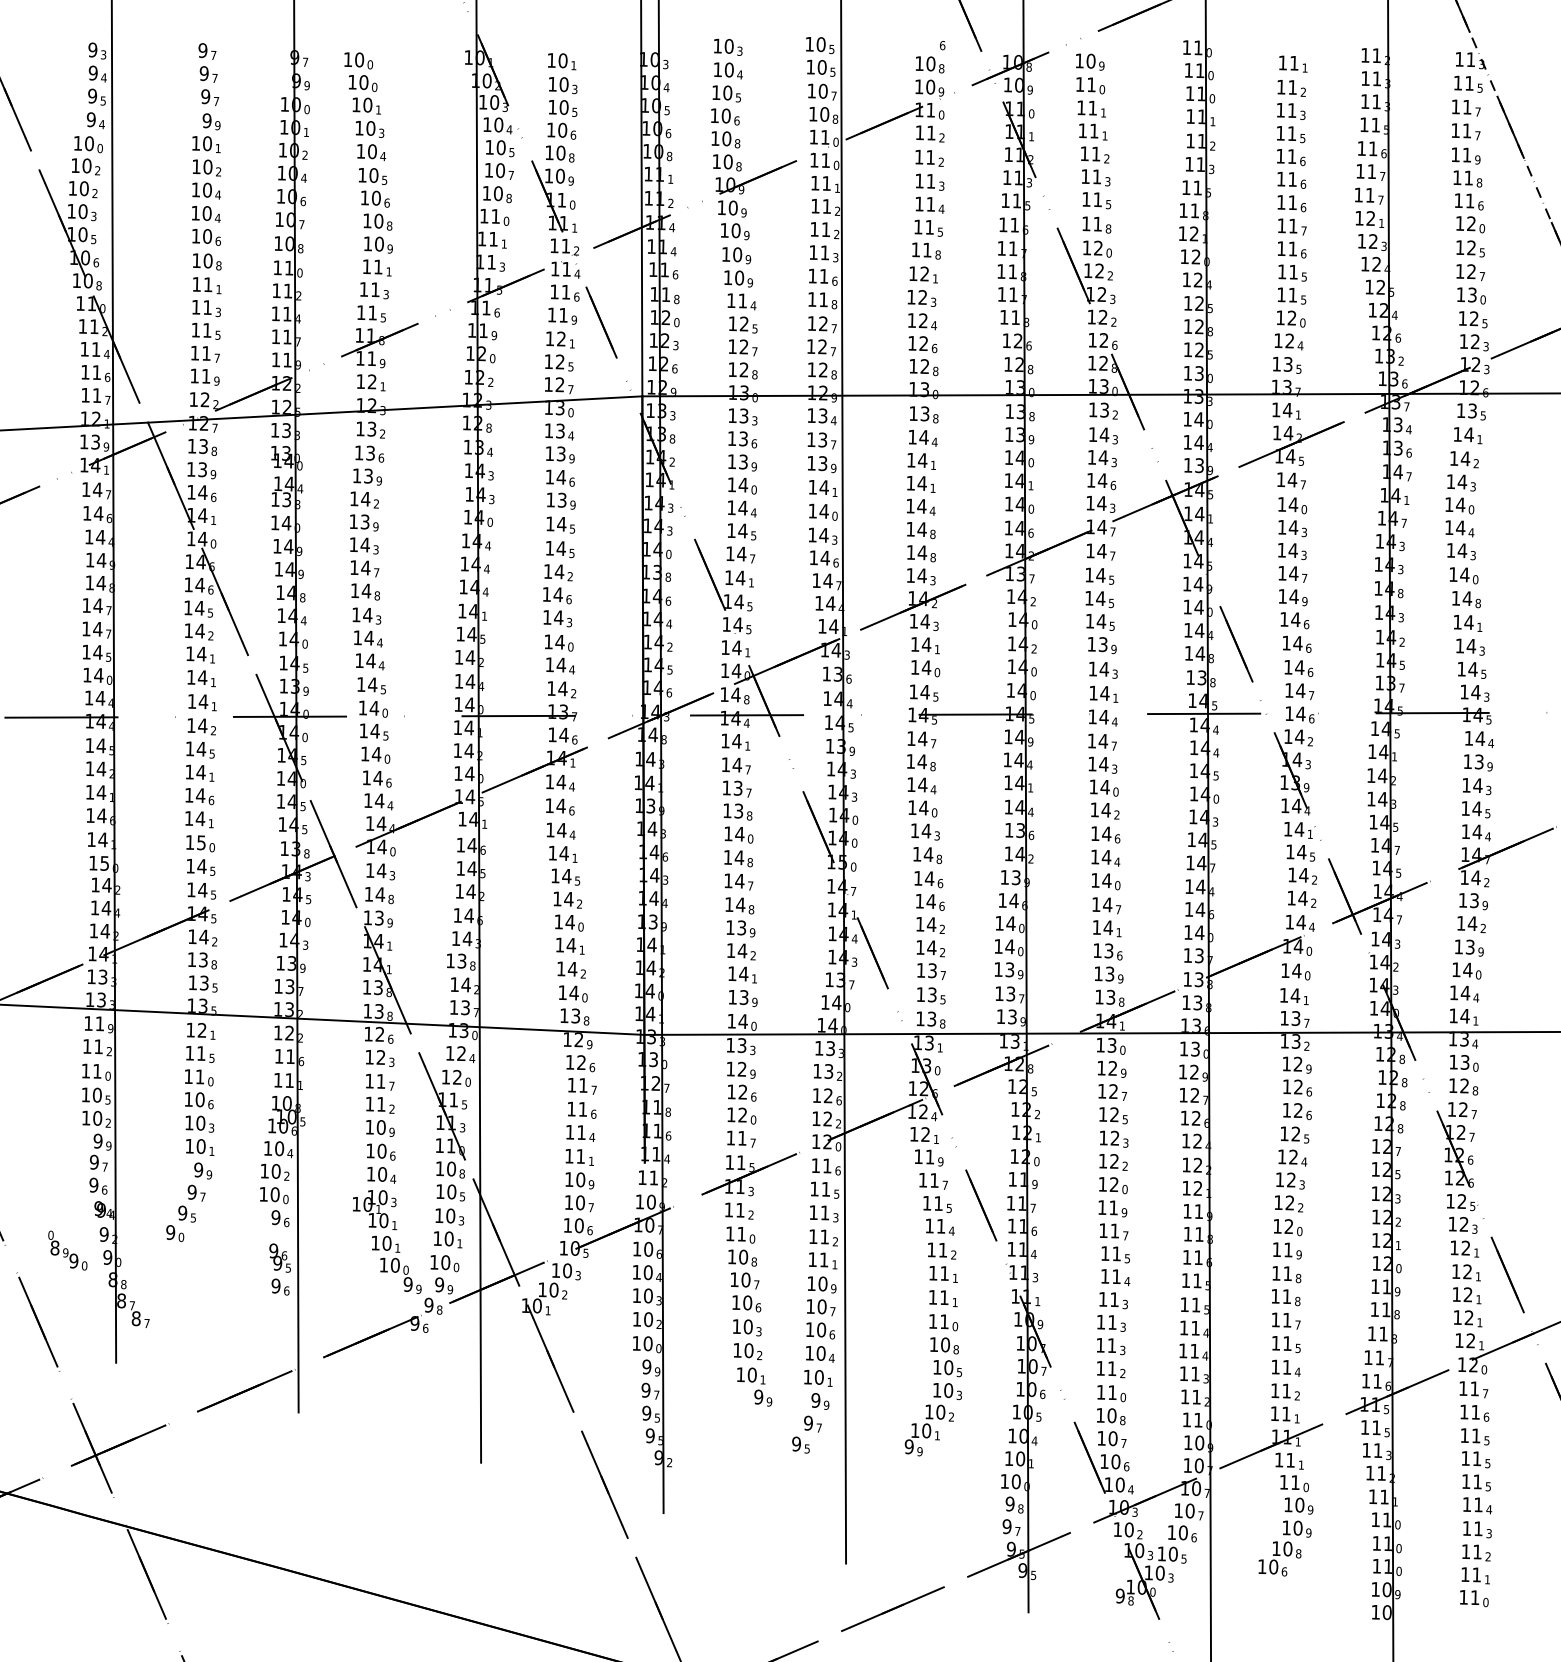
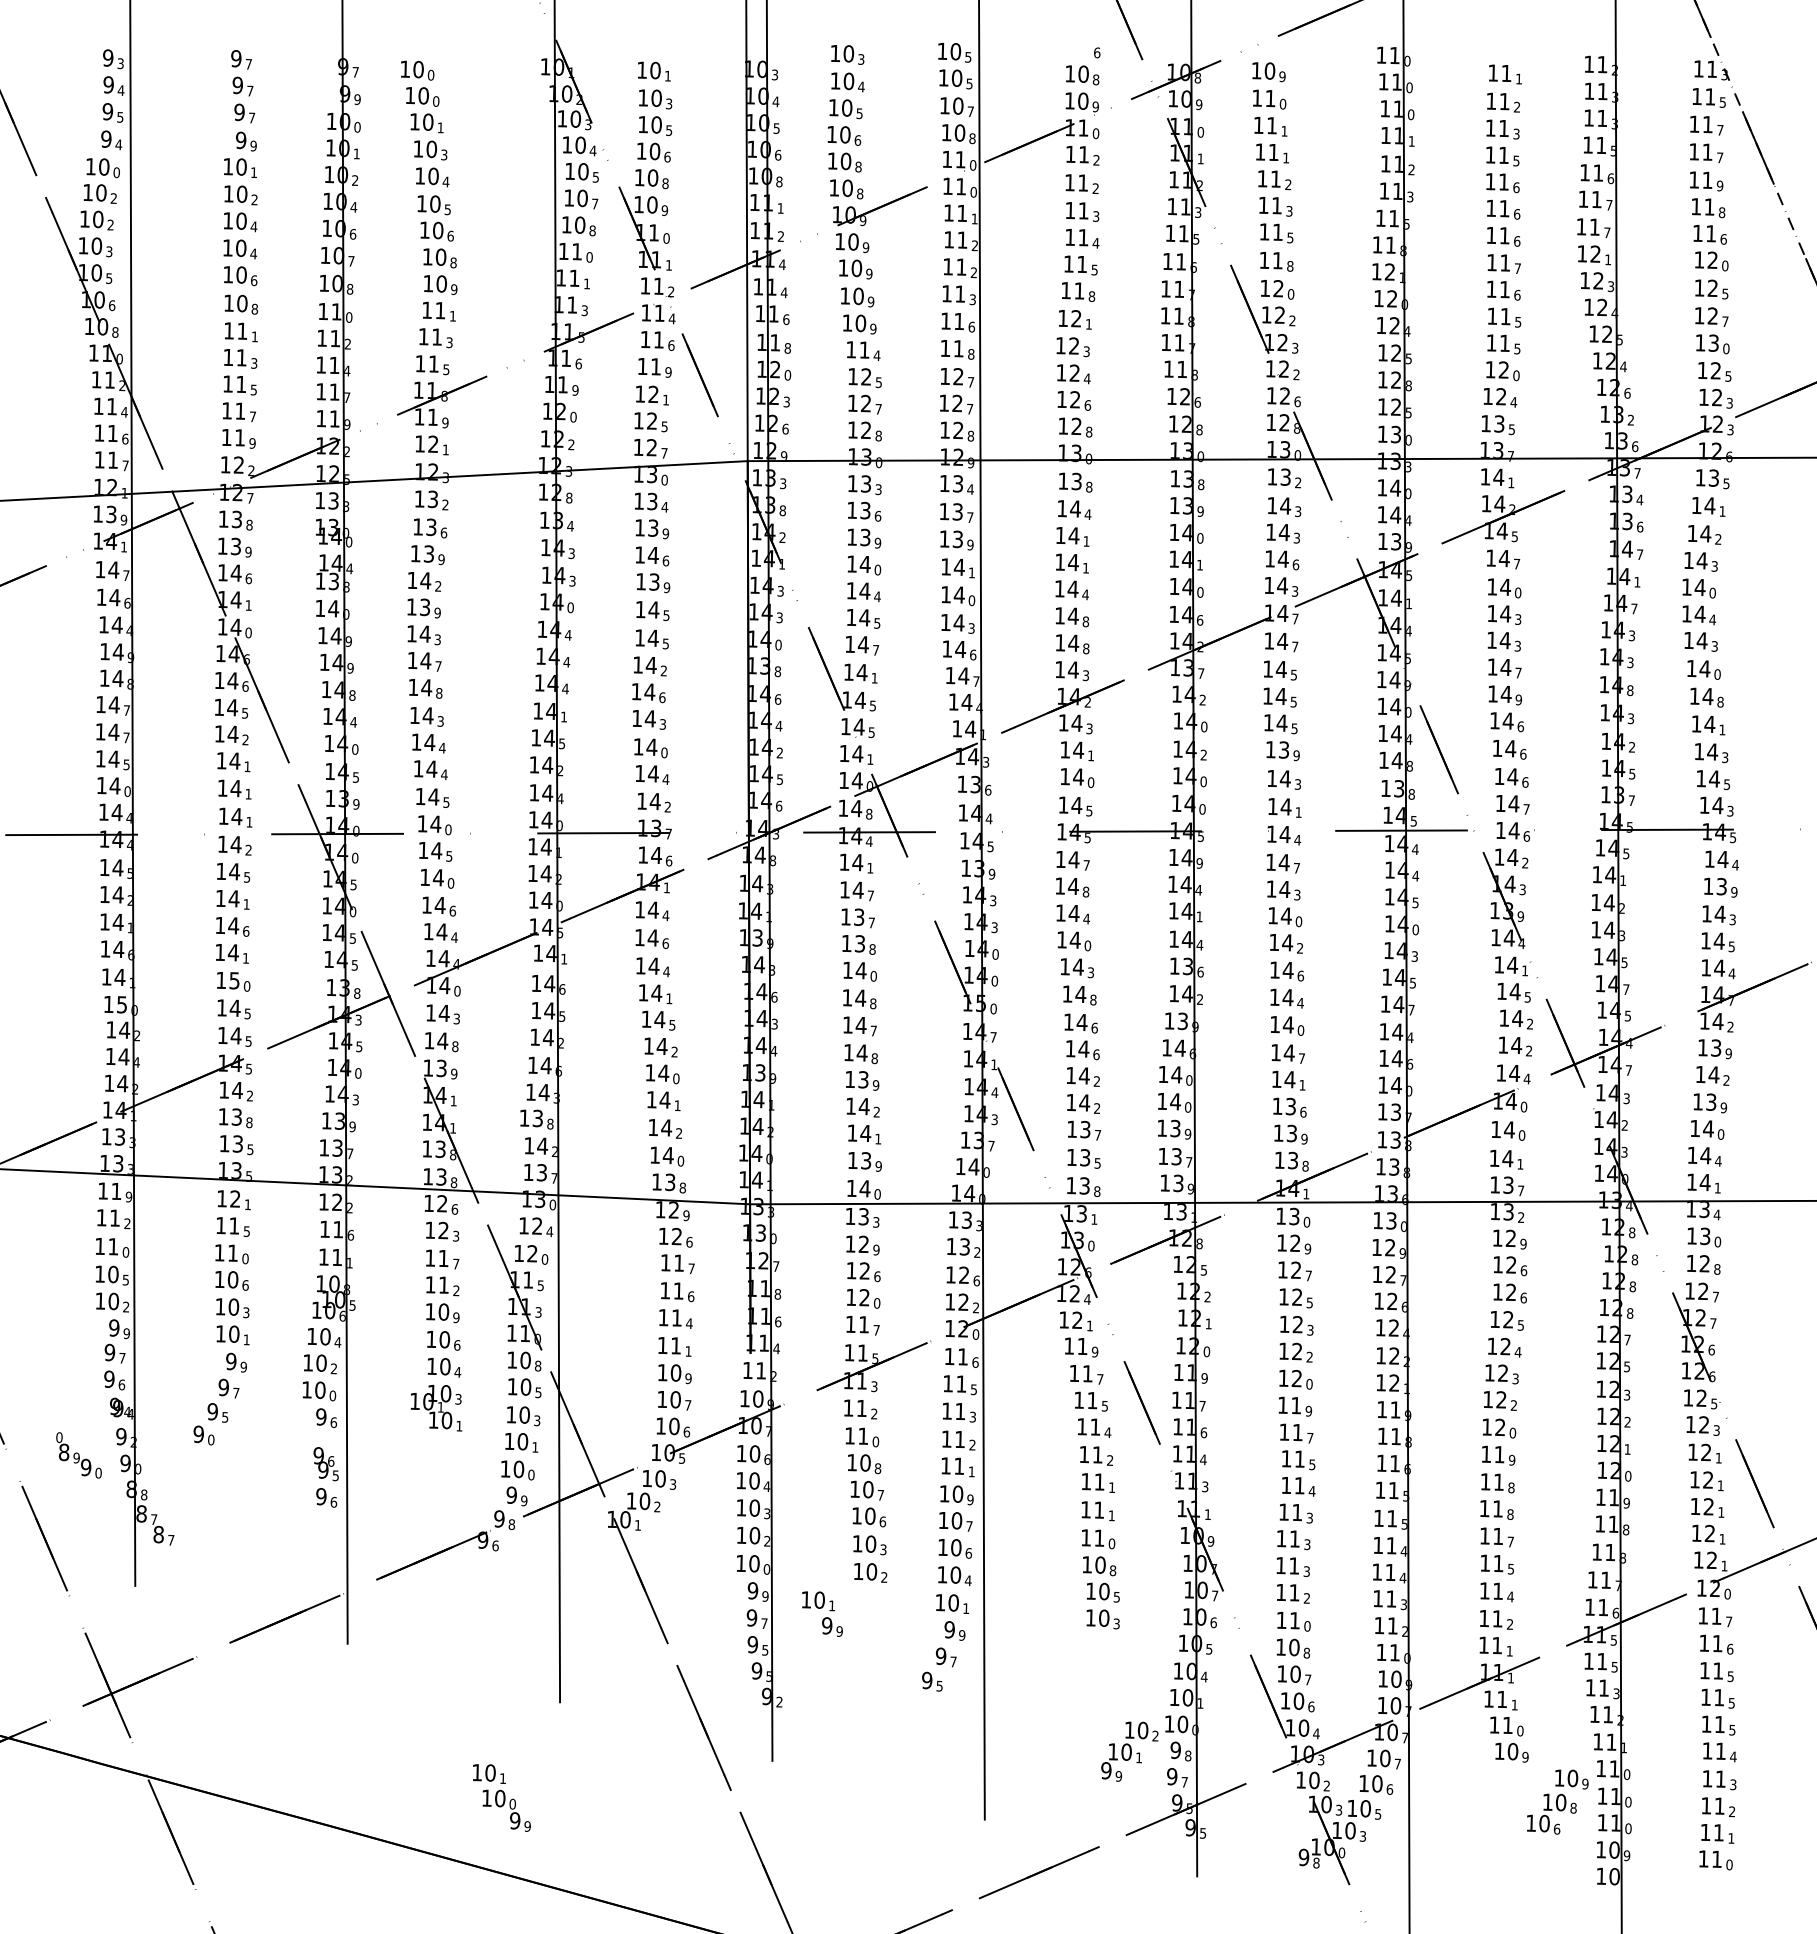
text: (396, 1264) -> (501, 1797), moved
text: (754, 1386) -> (822, 1613), moved
text: (929, 1430) -> (1129, 1751), moved
text: (1284, 1548) -> (1557, 1801), moved

